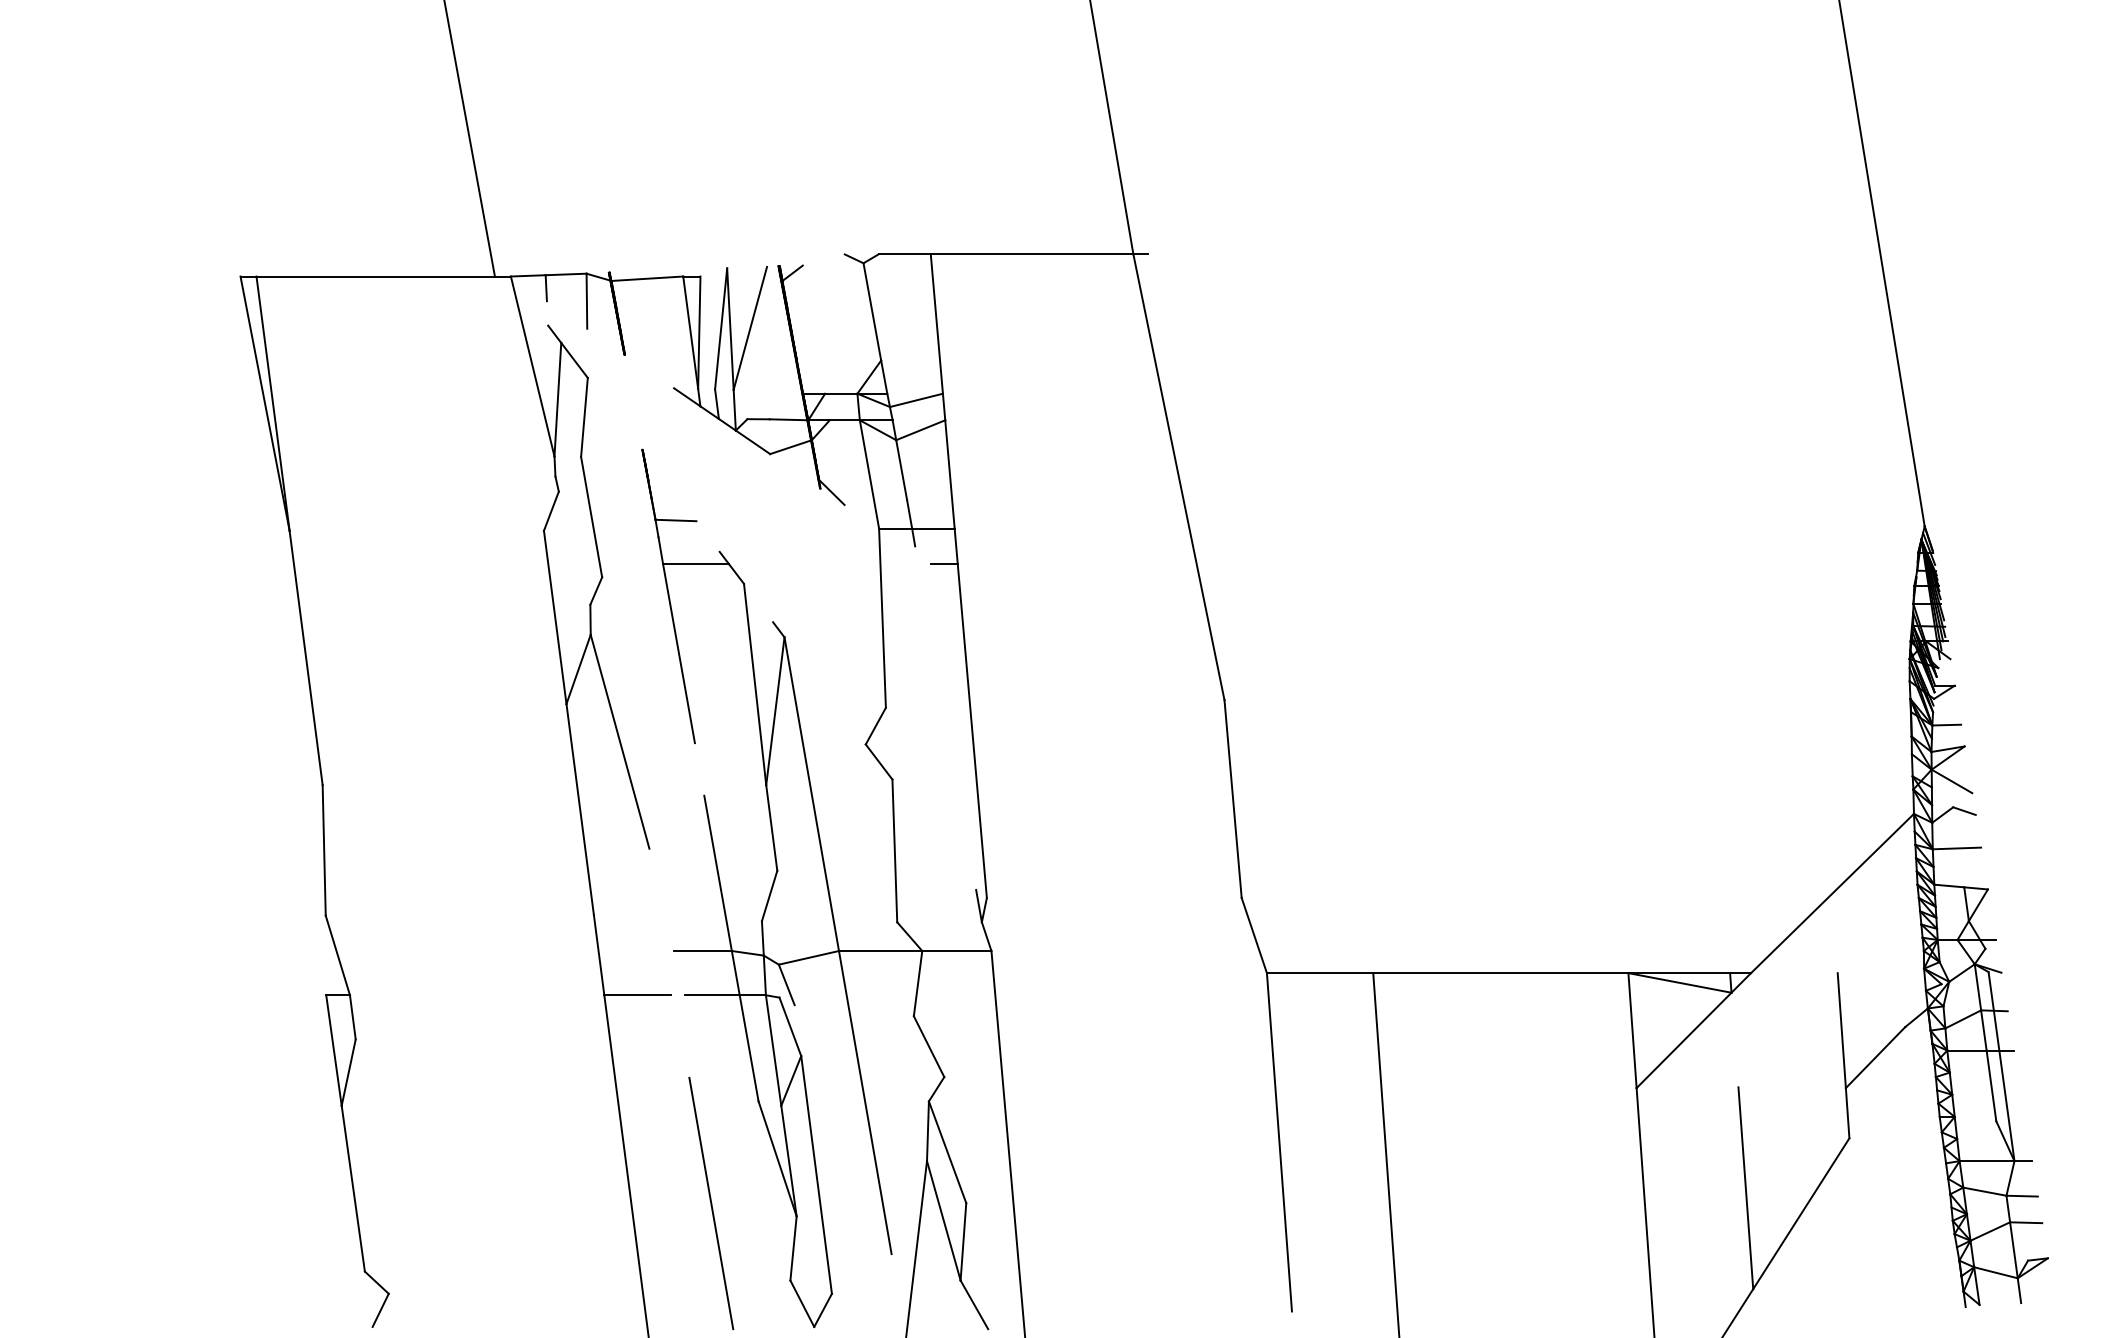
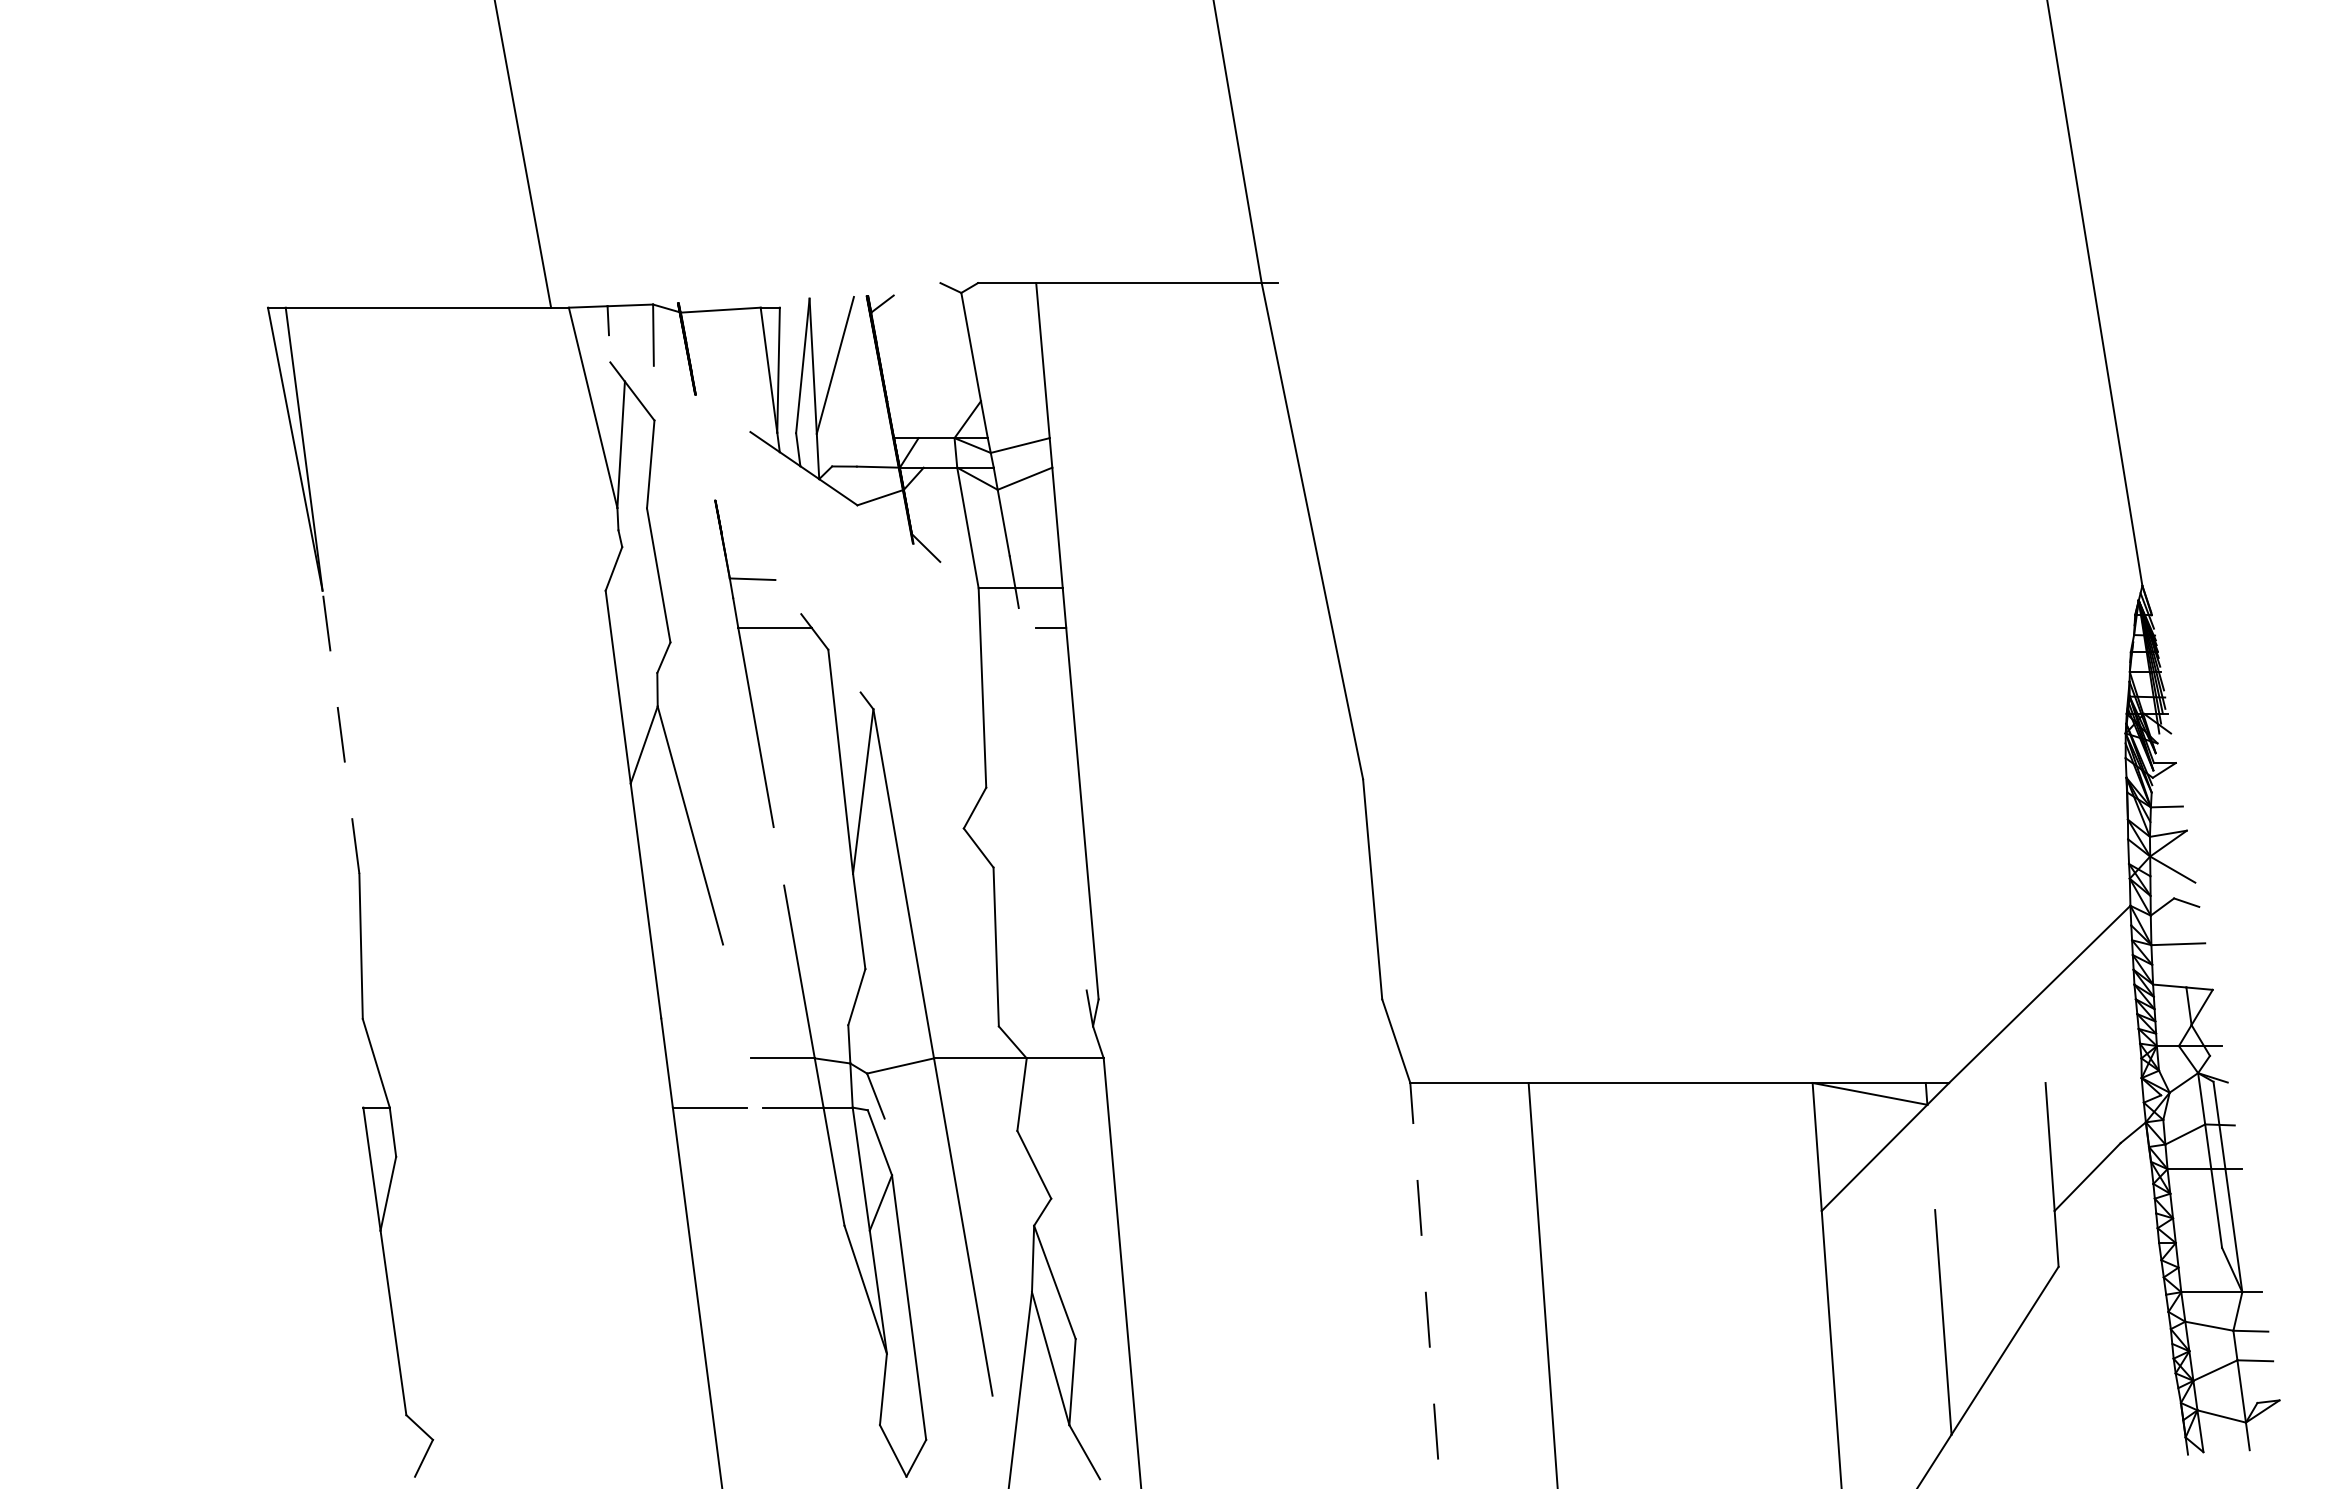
line: (305, 658) -> (340, 732), solid -> dashed
line: (1279, 1142) -> (1424, 1271), solid -> dashed
line: (710, 1203) -> (791, 1339), removed

